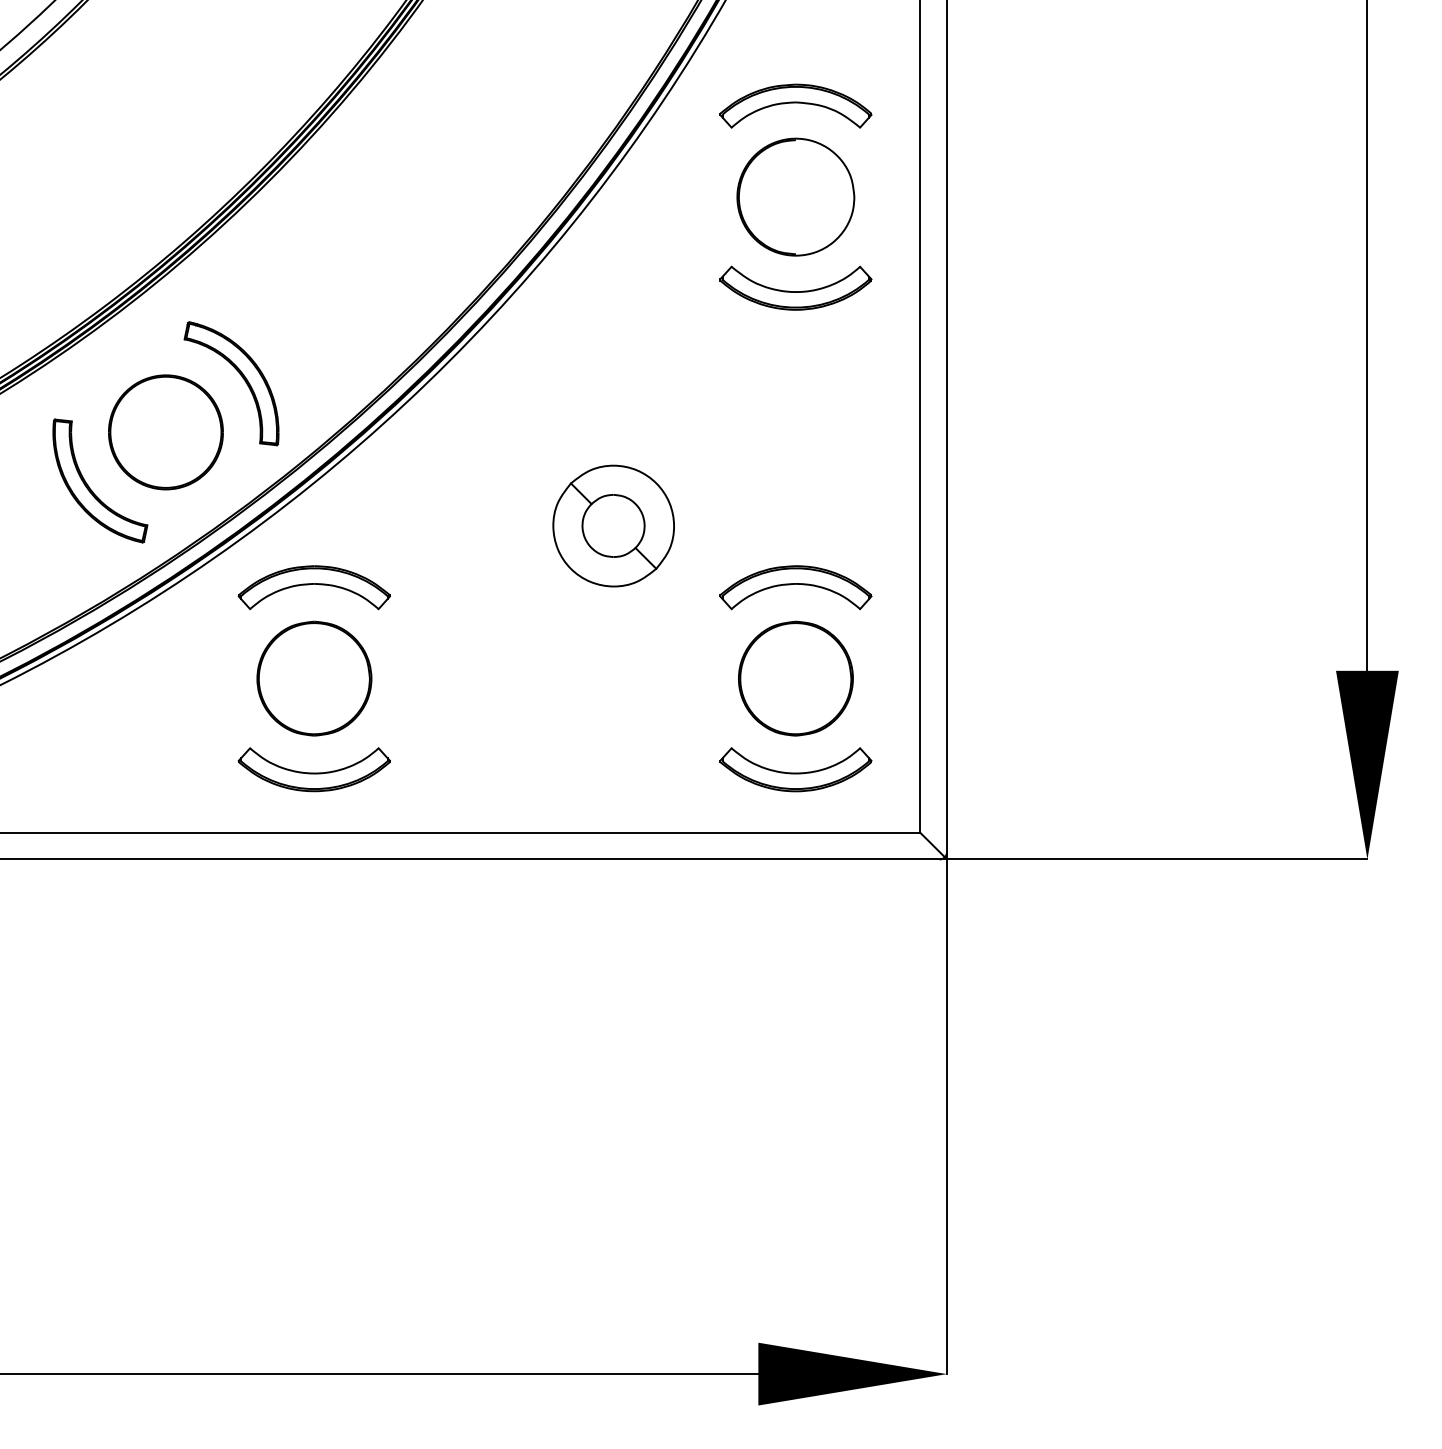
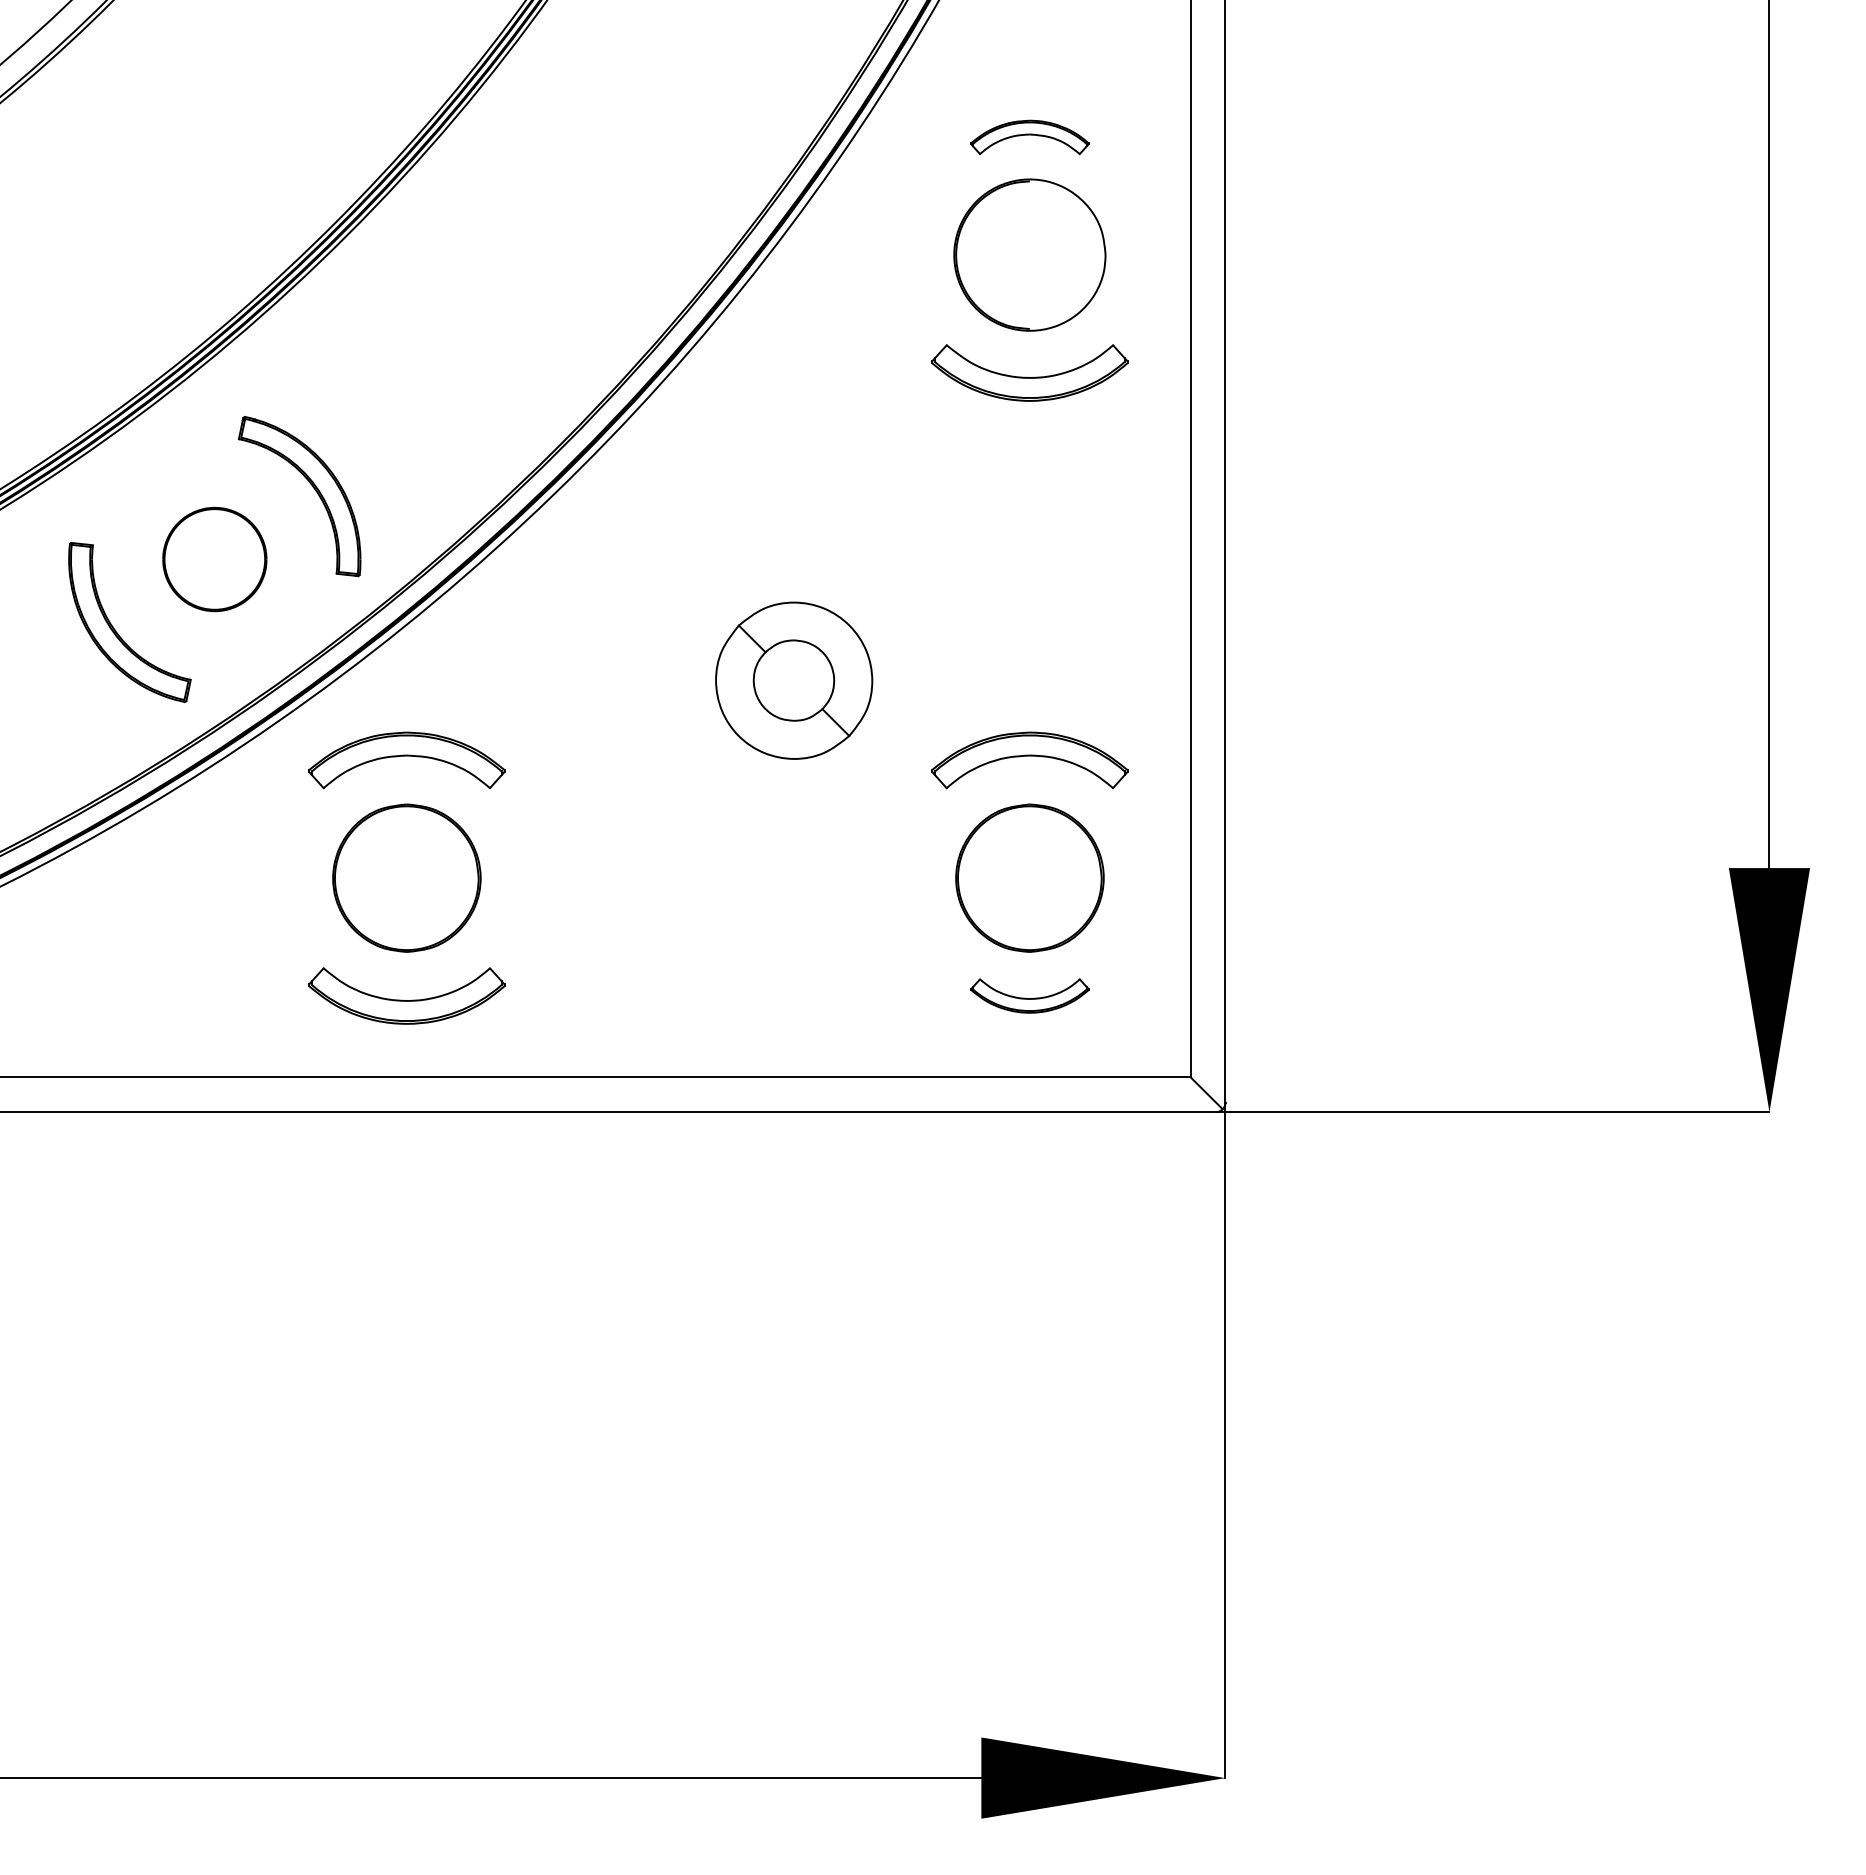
part: (795, 106) -> (1029, 137), size x0.6
part: (165, 432) -> (214, 559), size x0.7
part: (795, 769) -> (1029, 995), size x0.6

